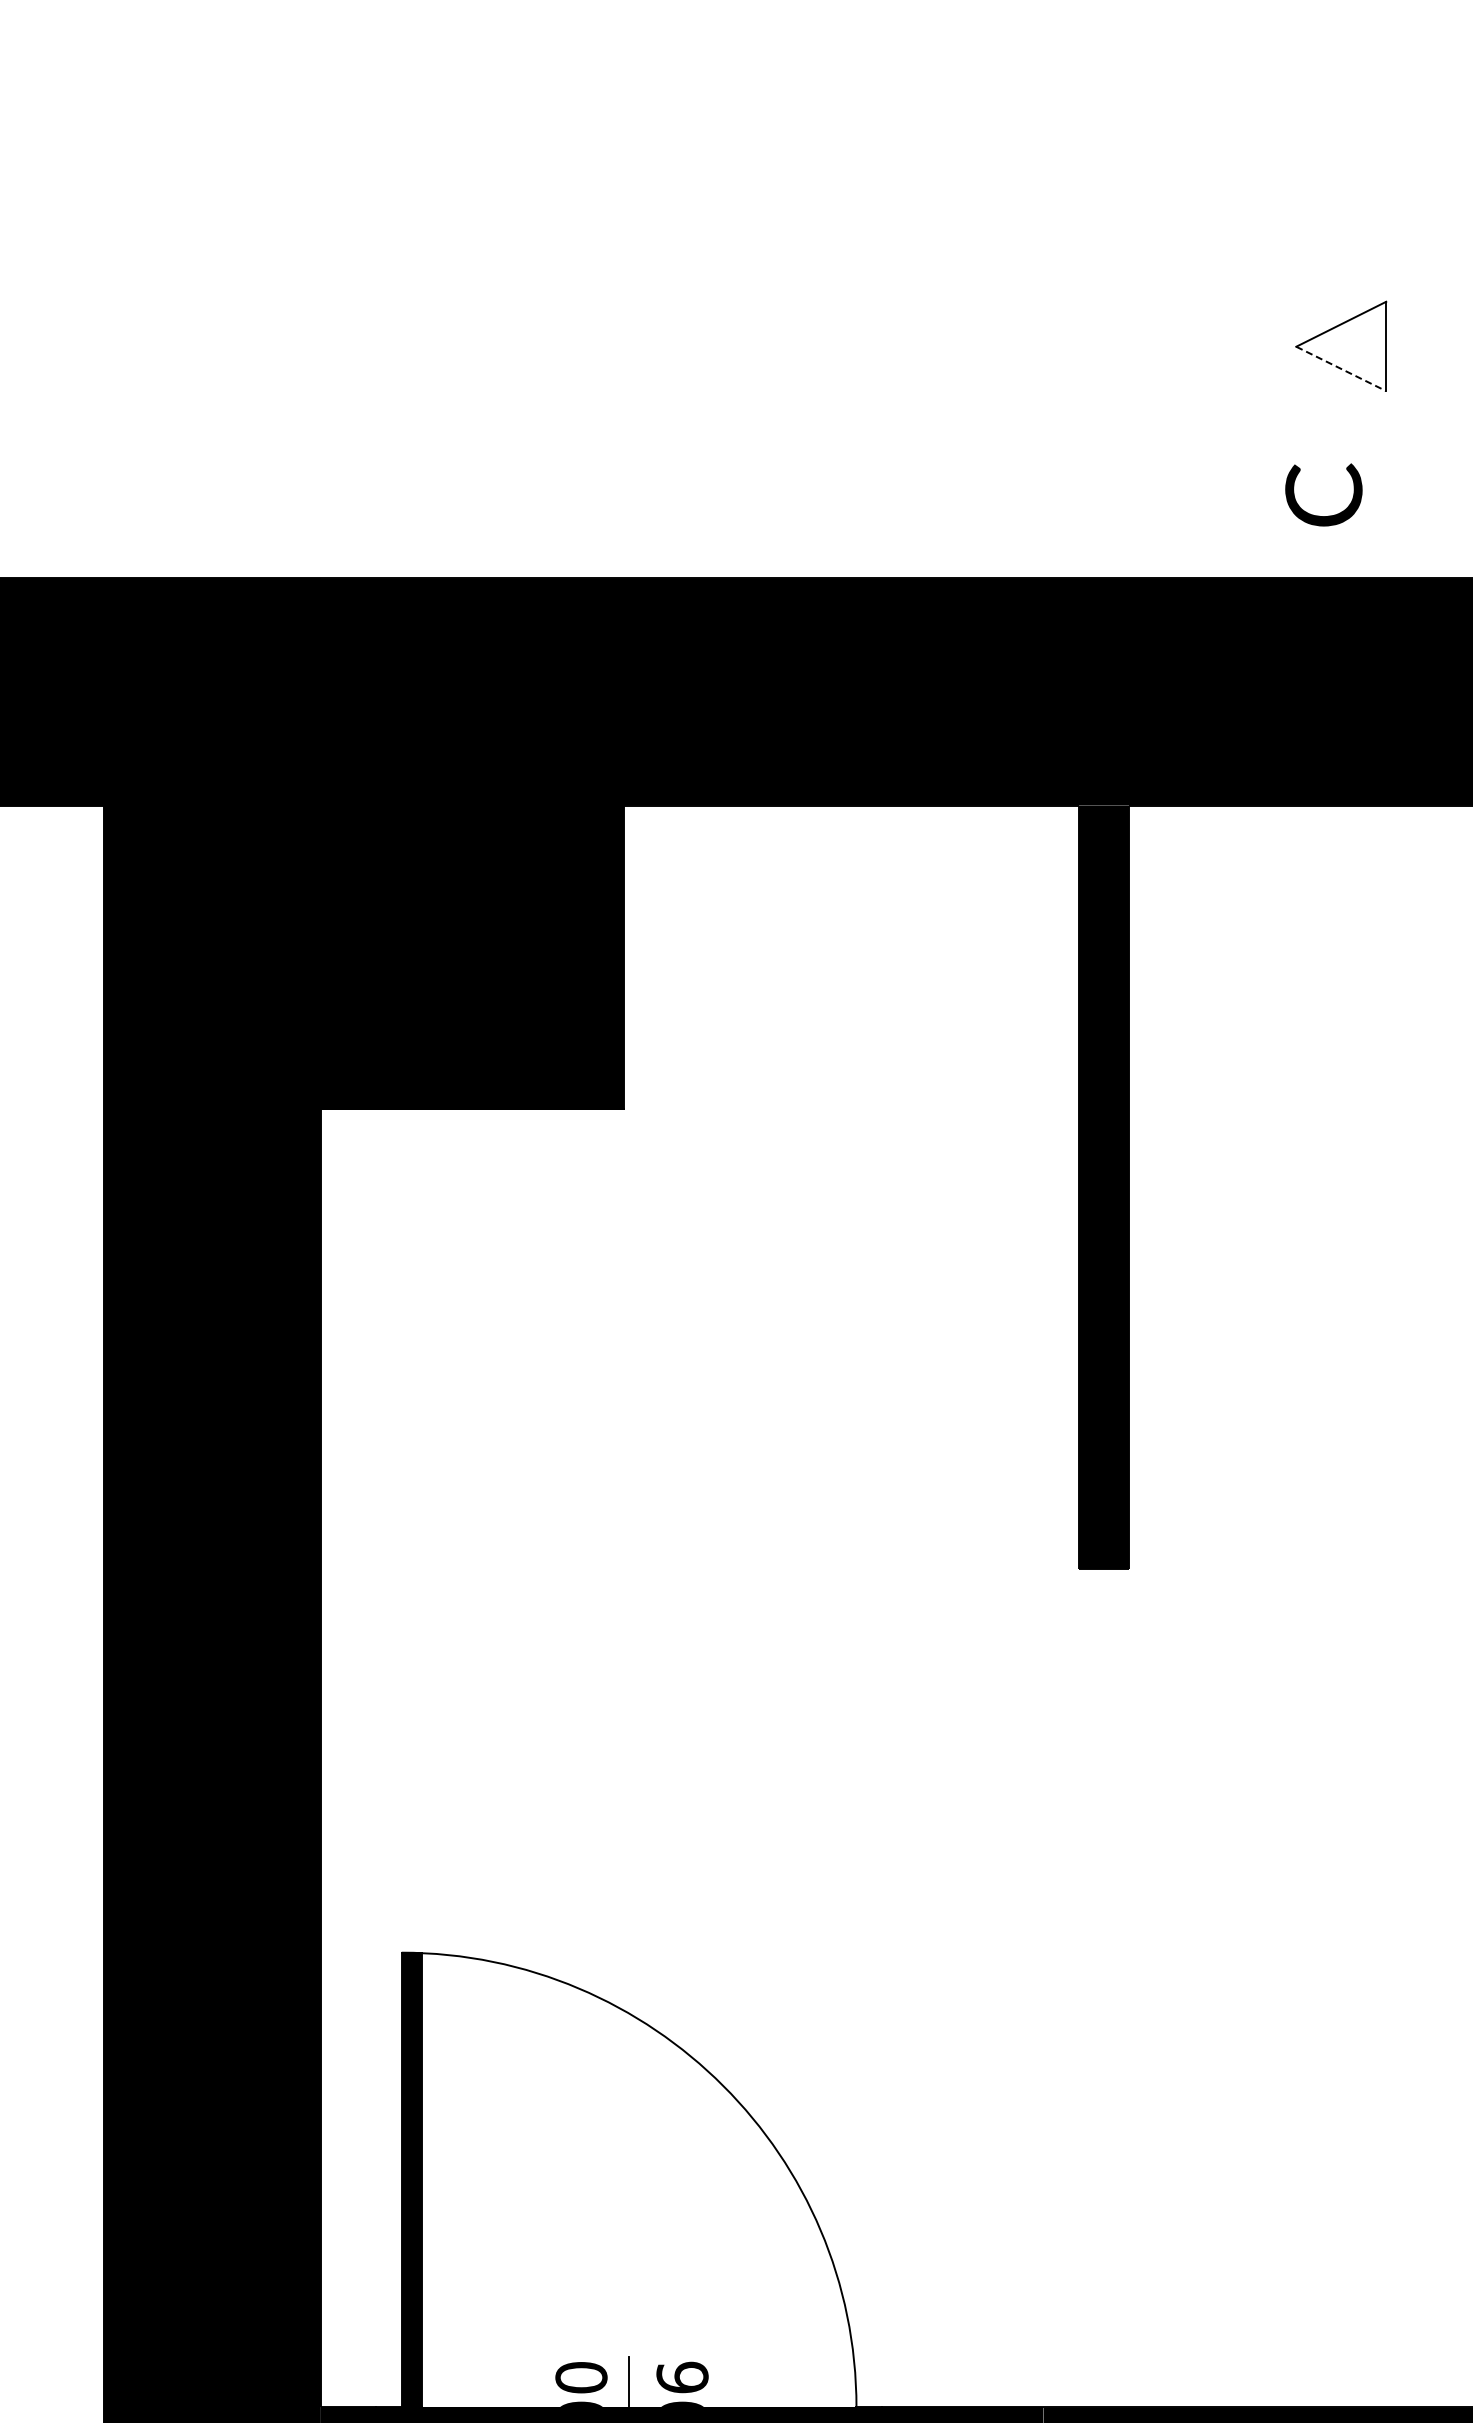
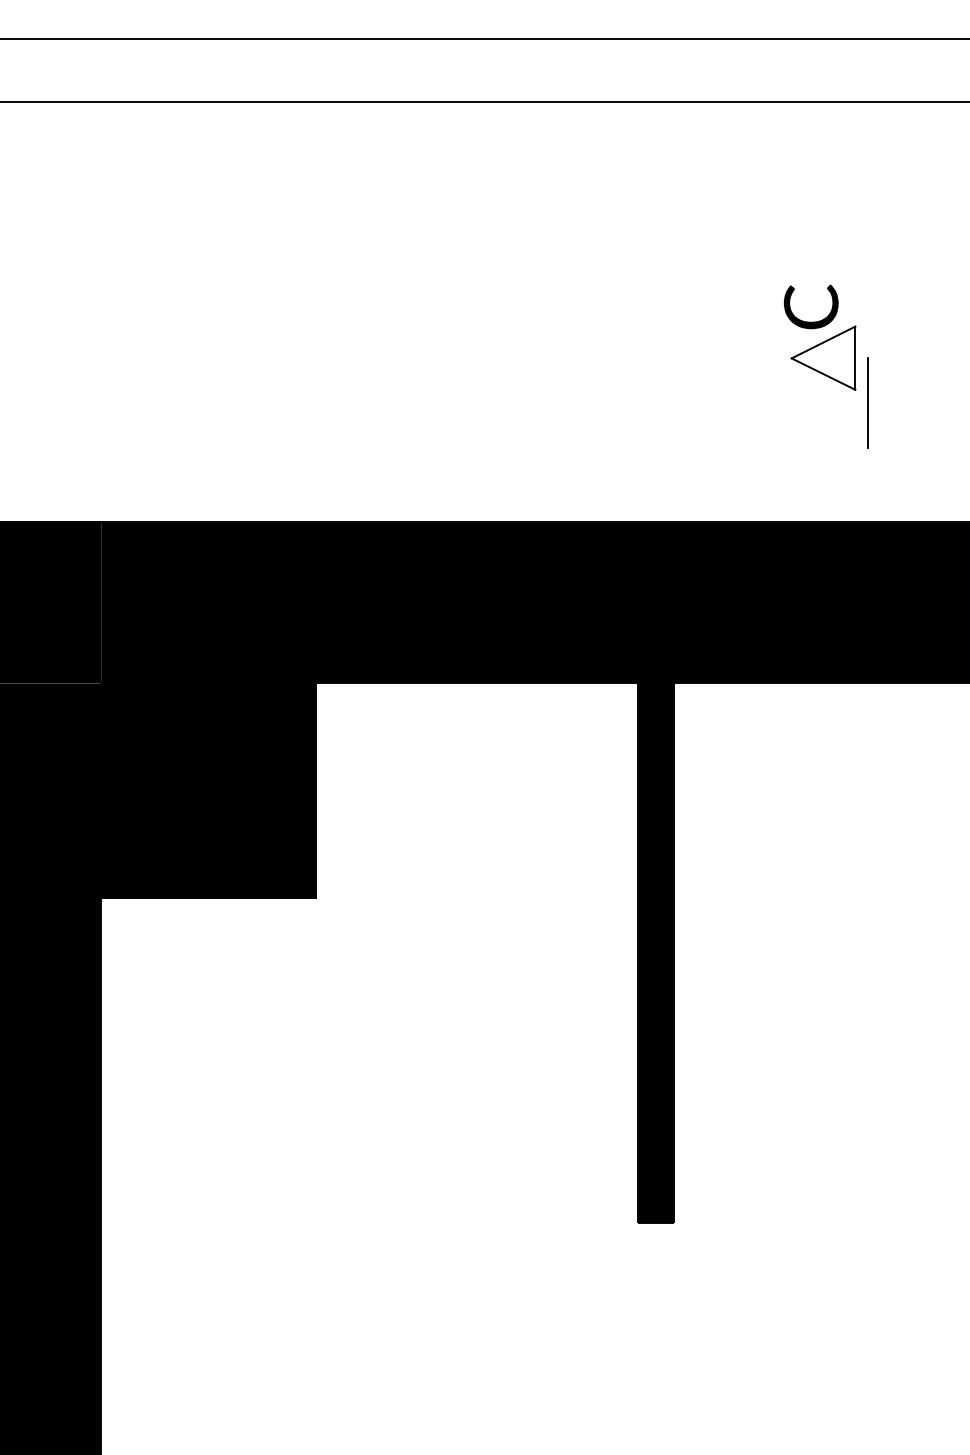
line: (1341, 369) -> (823, 374), dashed -> solid
line: (1403, 409) -> (867, 402), added
text: (1323, 494) -> (810, 306), moved

